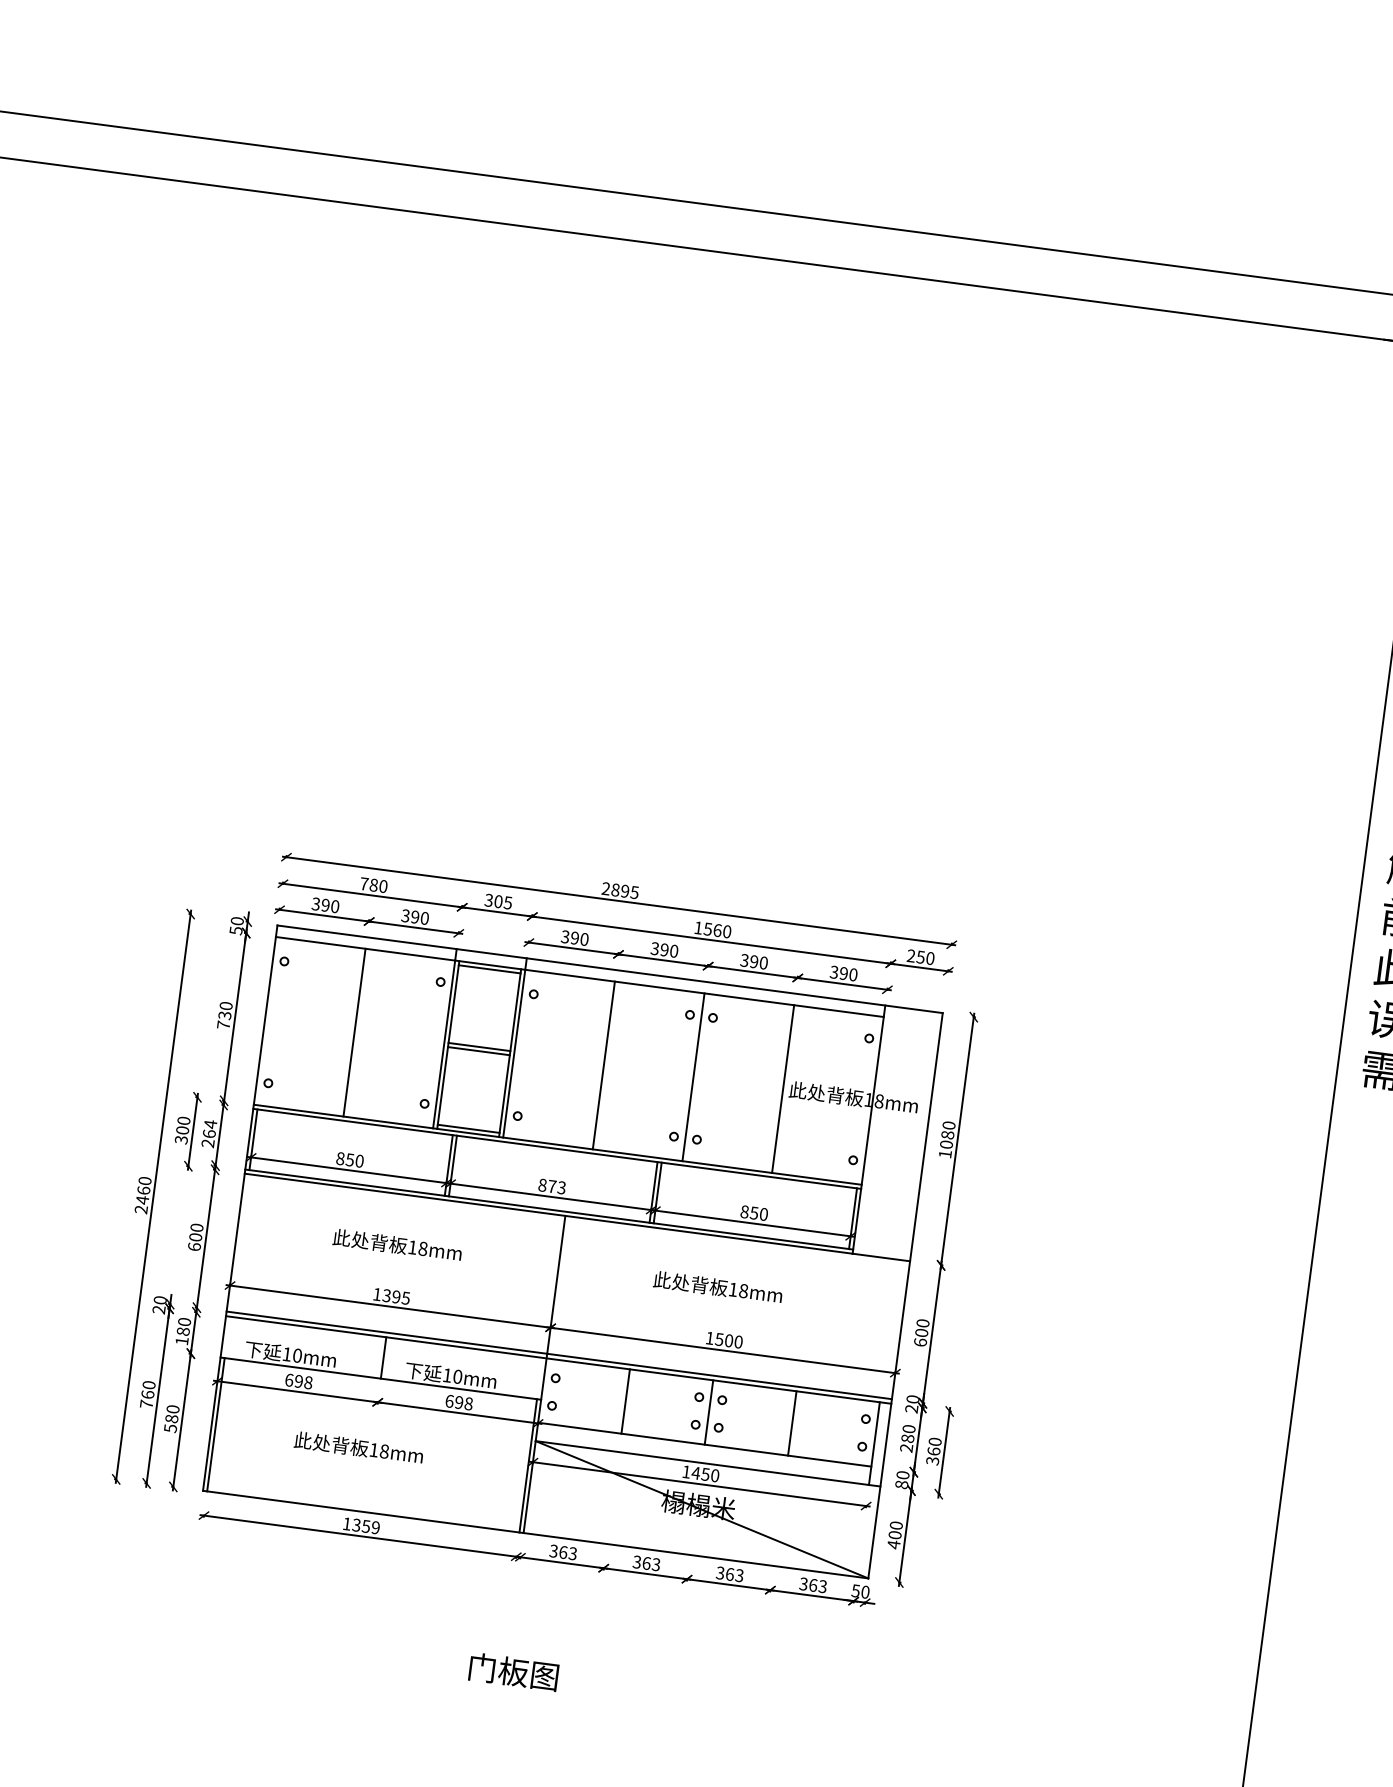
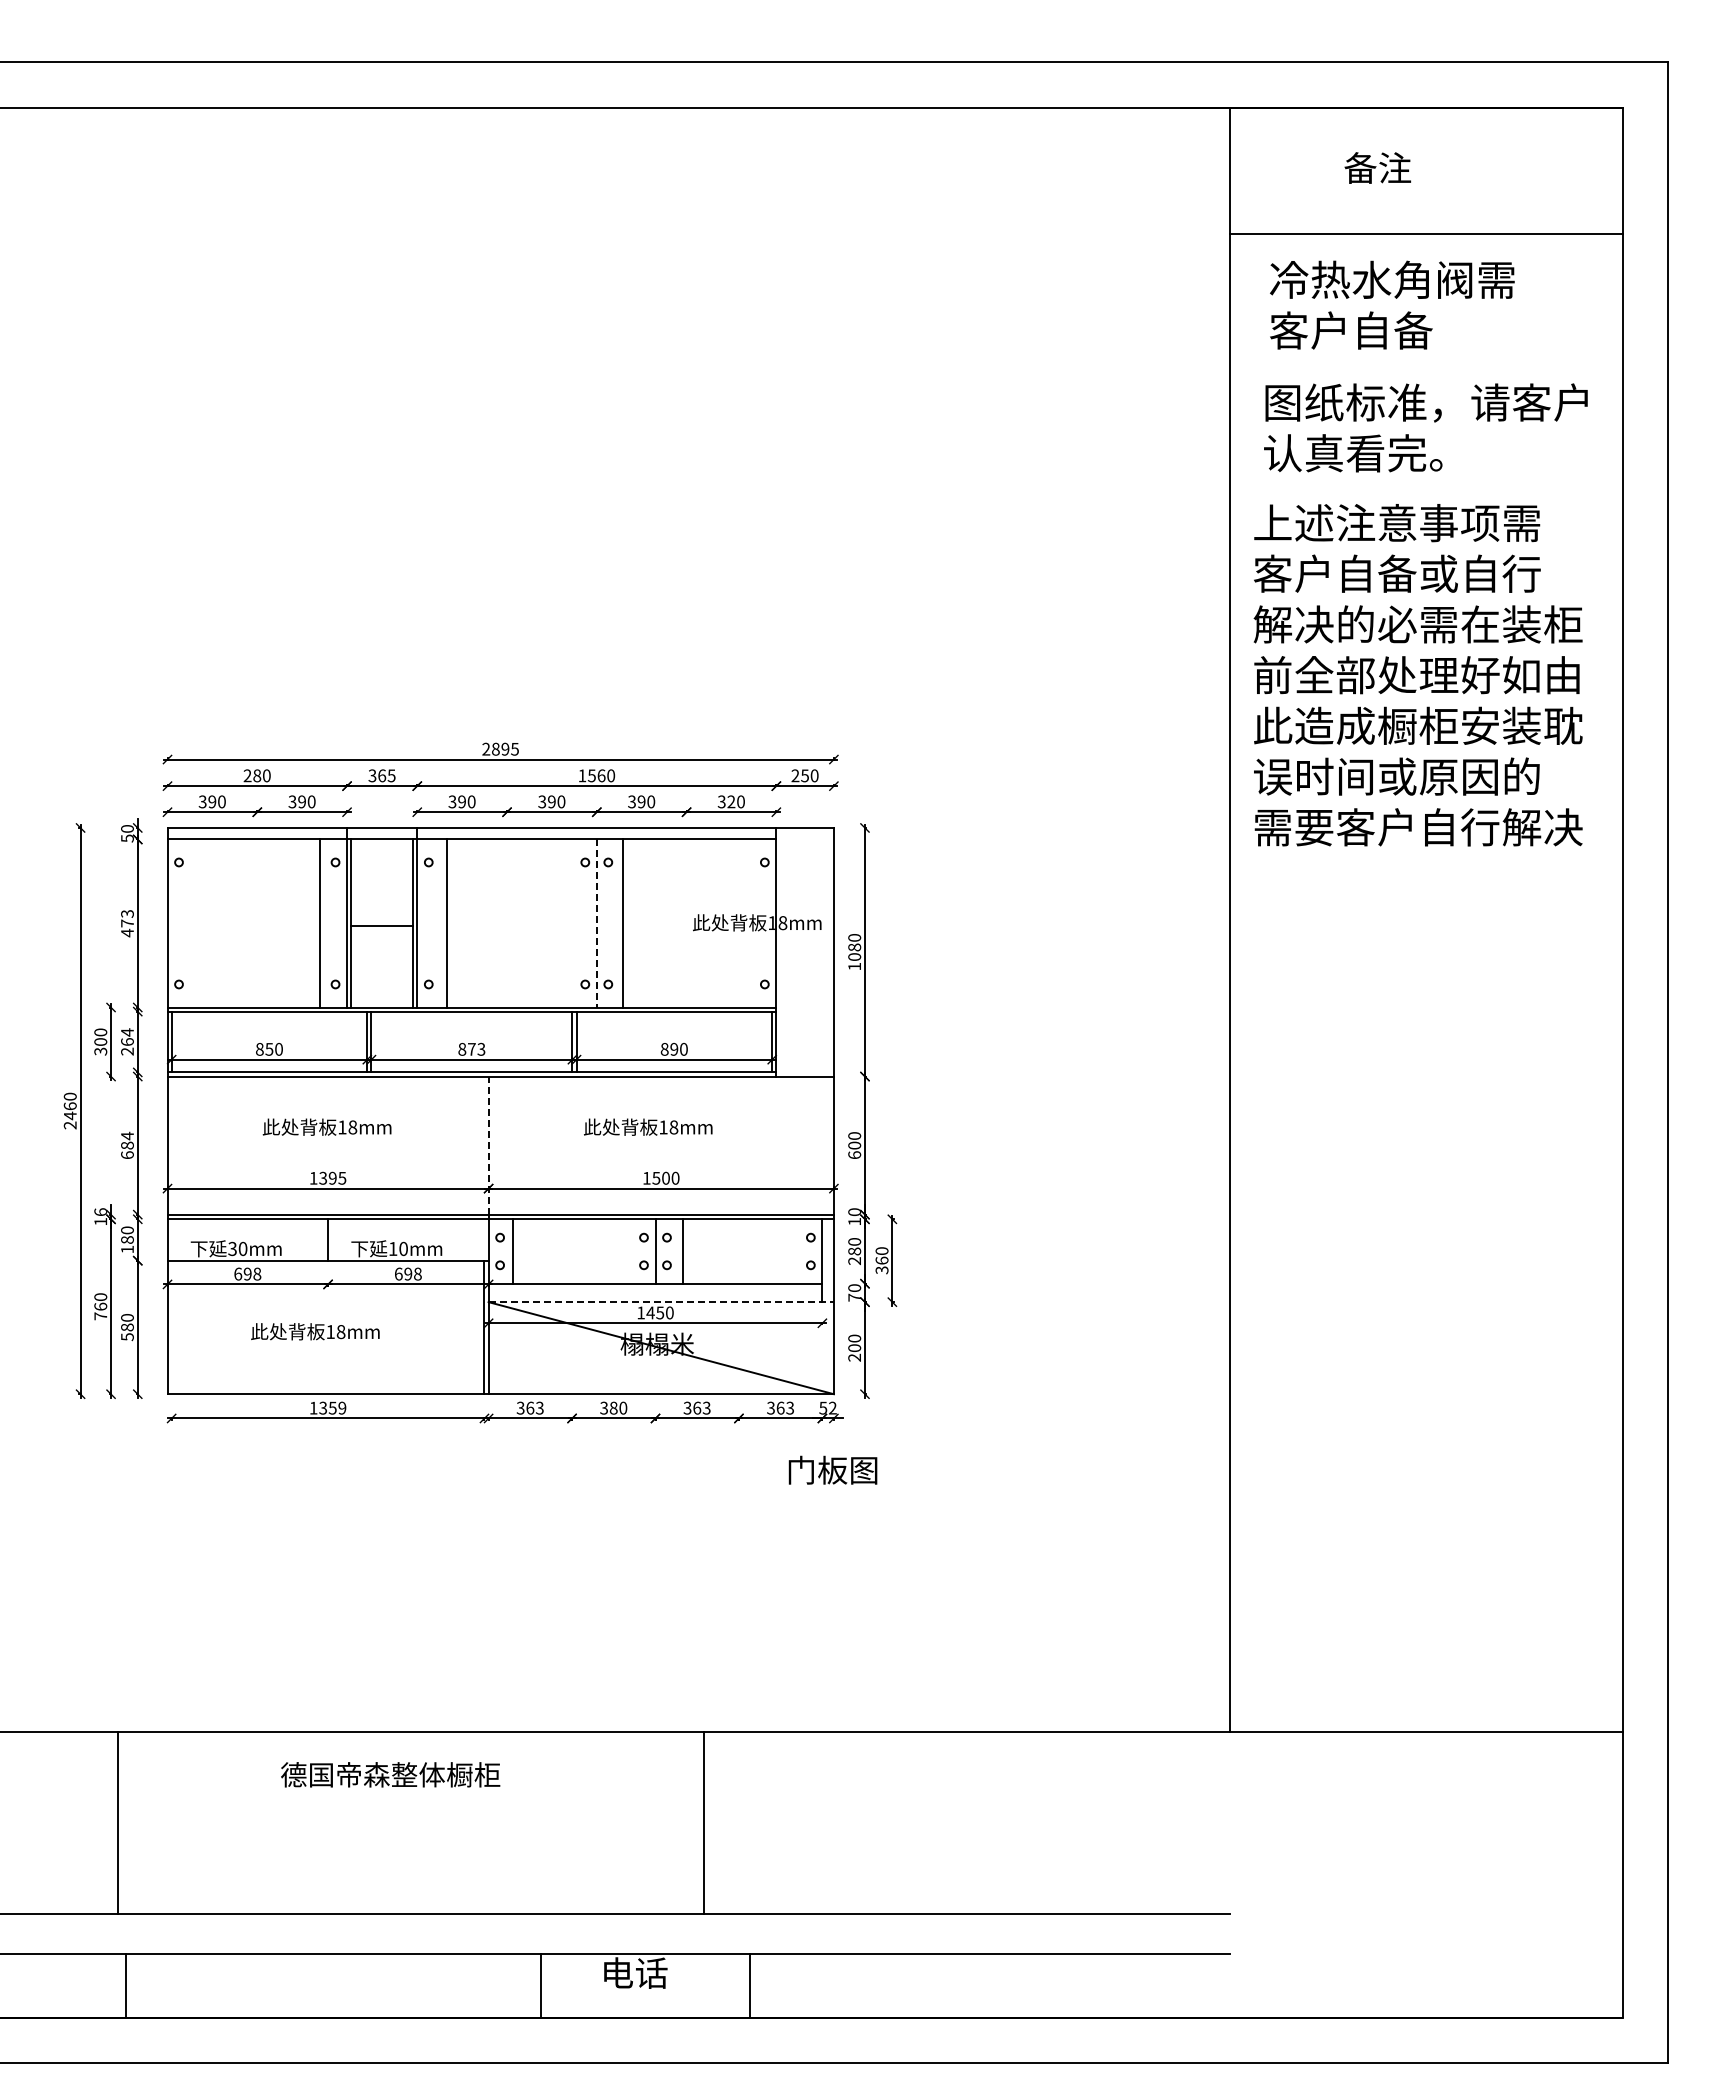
text: (364, 883) -> (247, 775), 780 -> 280
text: (498, 901) -> (382, 775), 305 -> 365
line: (490, 969) -> (382, 843), removed
text: (843, 974) -> (731, 802), 390 -> 320
text: (224, 1015) -> (127, 923), 730 -> 473
line: (354, 1032) -> (320, 923), moved
line: (479, 1047) -> (382, 921), removed
line: (604, 1065) -> (447, 923), moved
line: (693, 1077) -> (596, 923), solid -> dashed
line: (783, 1089) -> (622, 923), moved
line: (469, 1129) -> (382, 1003), removed
text: (754, 1212) -> (674, 1048), 850 -> 890
text: (196, 1232) -> (127, 1140), 600 -> 684
line: (556, 1284) -> (488, 1145), solid -> dashed
text: (159, 1304) -> (100, 1216), 20 -> 16
text: (287, 1353) -> (232, 1248), 10mm -> 30mm
line: (626, 1401) -> (513, 1251), moved
text: (911, 1408) -> (854, 1221), 20 -> 10
line: (791, 1423) -> (682, 1251), moved
line: (215, 1424) -> (171, 1327), removed
line: (708, 1464) -> (661, 1302), solid -> dashed
text: (901, 1484) -> (854, 1297), 80 -> 70
text: (893, 1544) -> (854, 1357), 400 -> 200
text: (651, 1563) -> (618, 1407), 363 -> 380
text: (865, 1591) -> (832, 1407), 50 -> 52
text: (513, 1671) -> (832, 1469), moved

